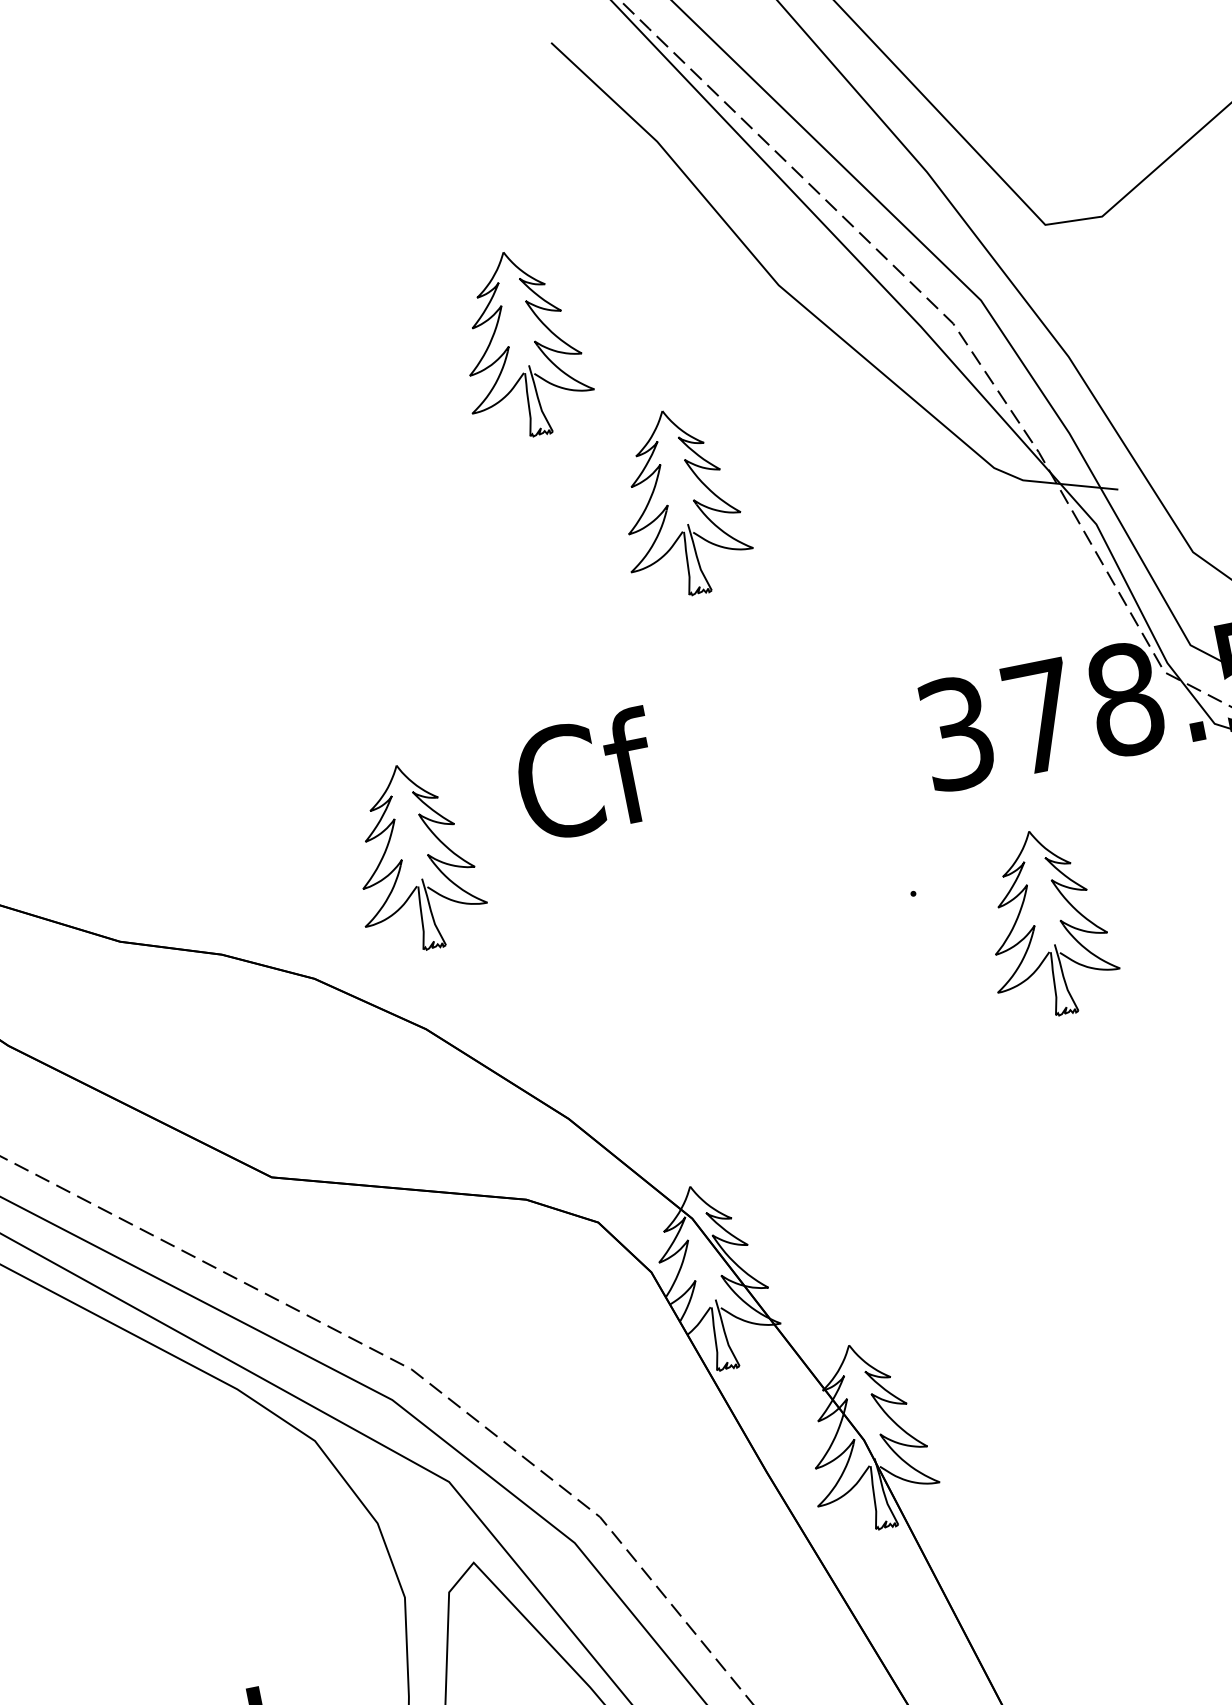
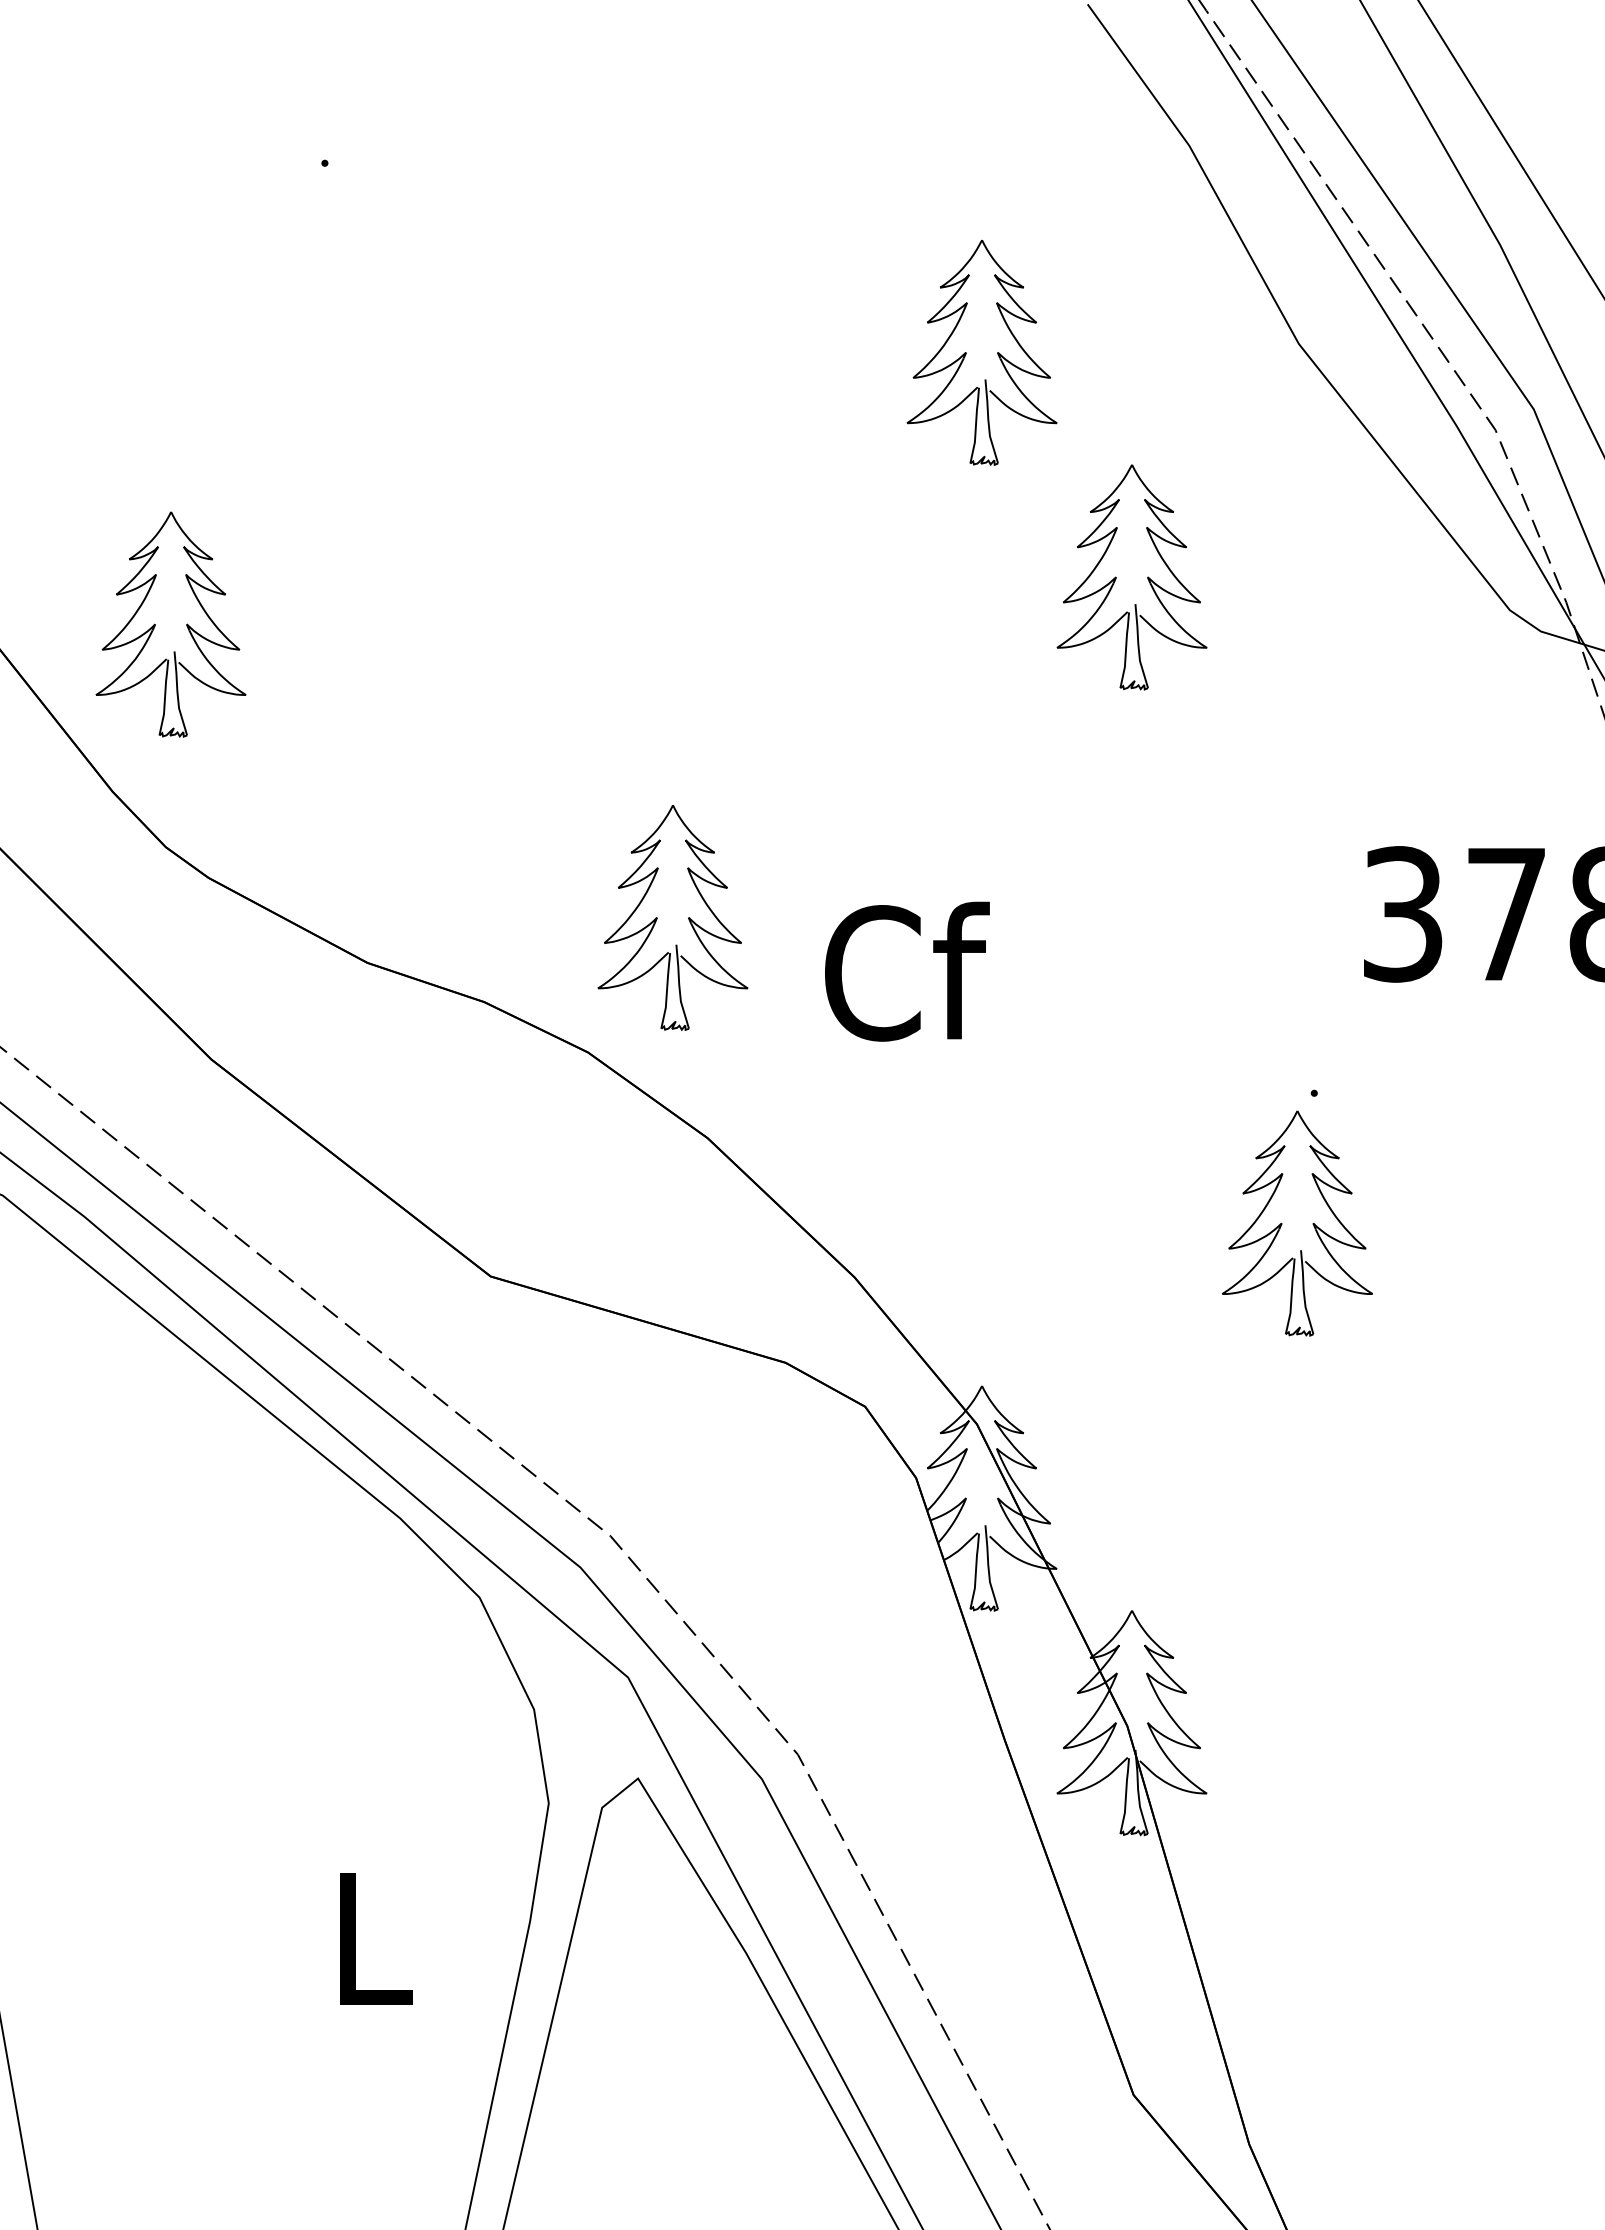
text: (587, 775) -> (907, 971), moved
part: (402, 859) -> (657, 917), moved
part: (1035, 925) -> (1282, 1223), moved

